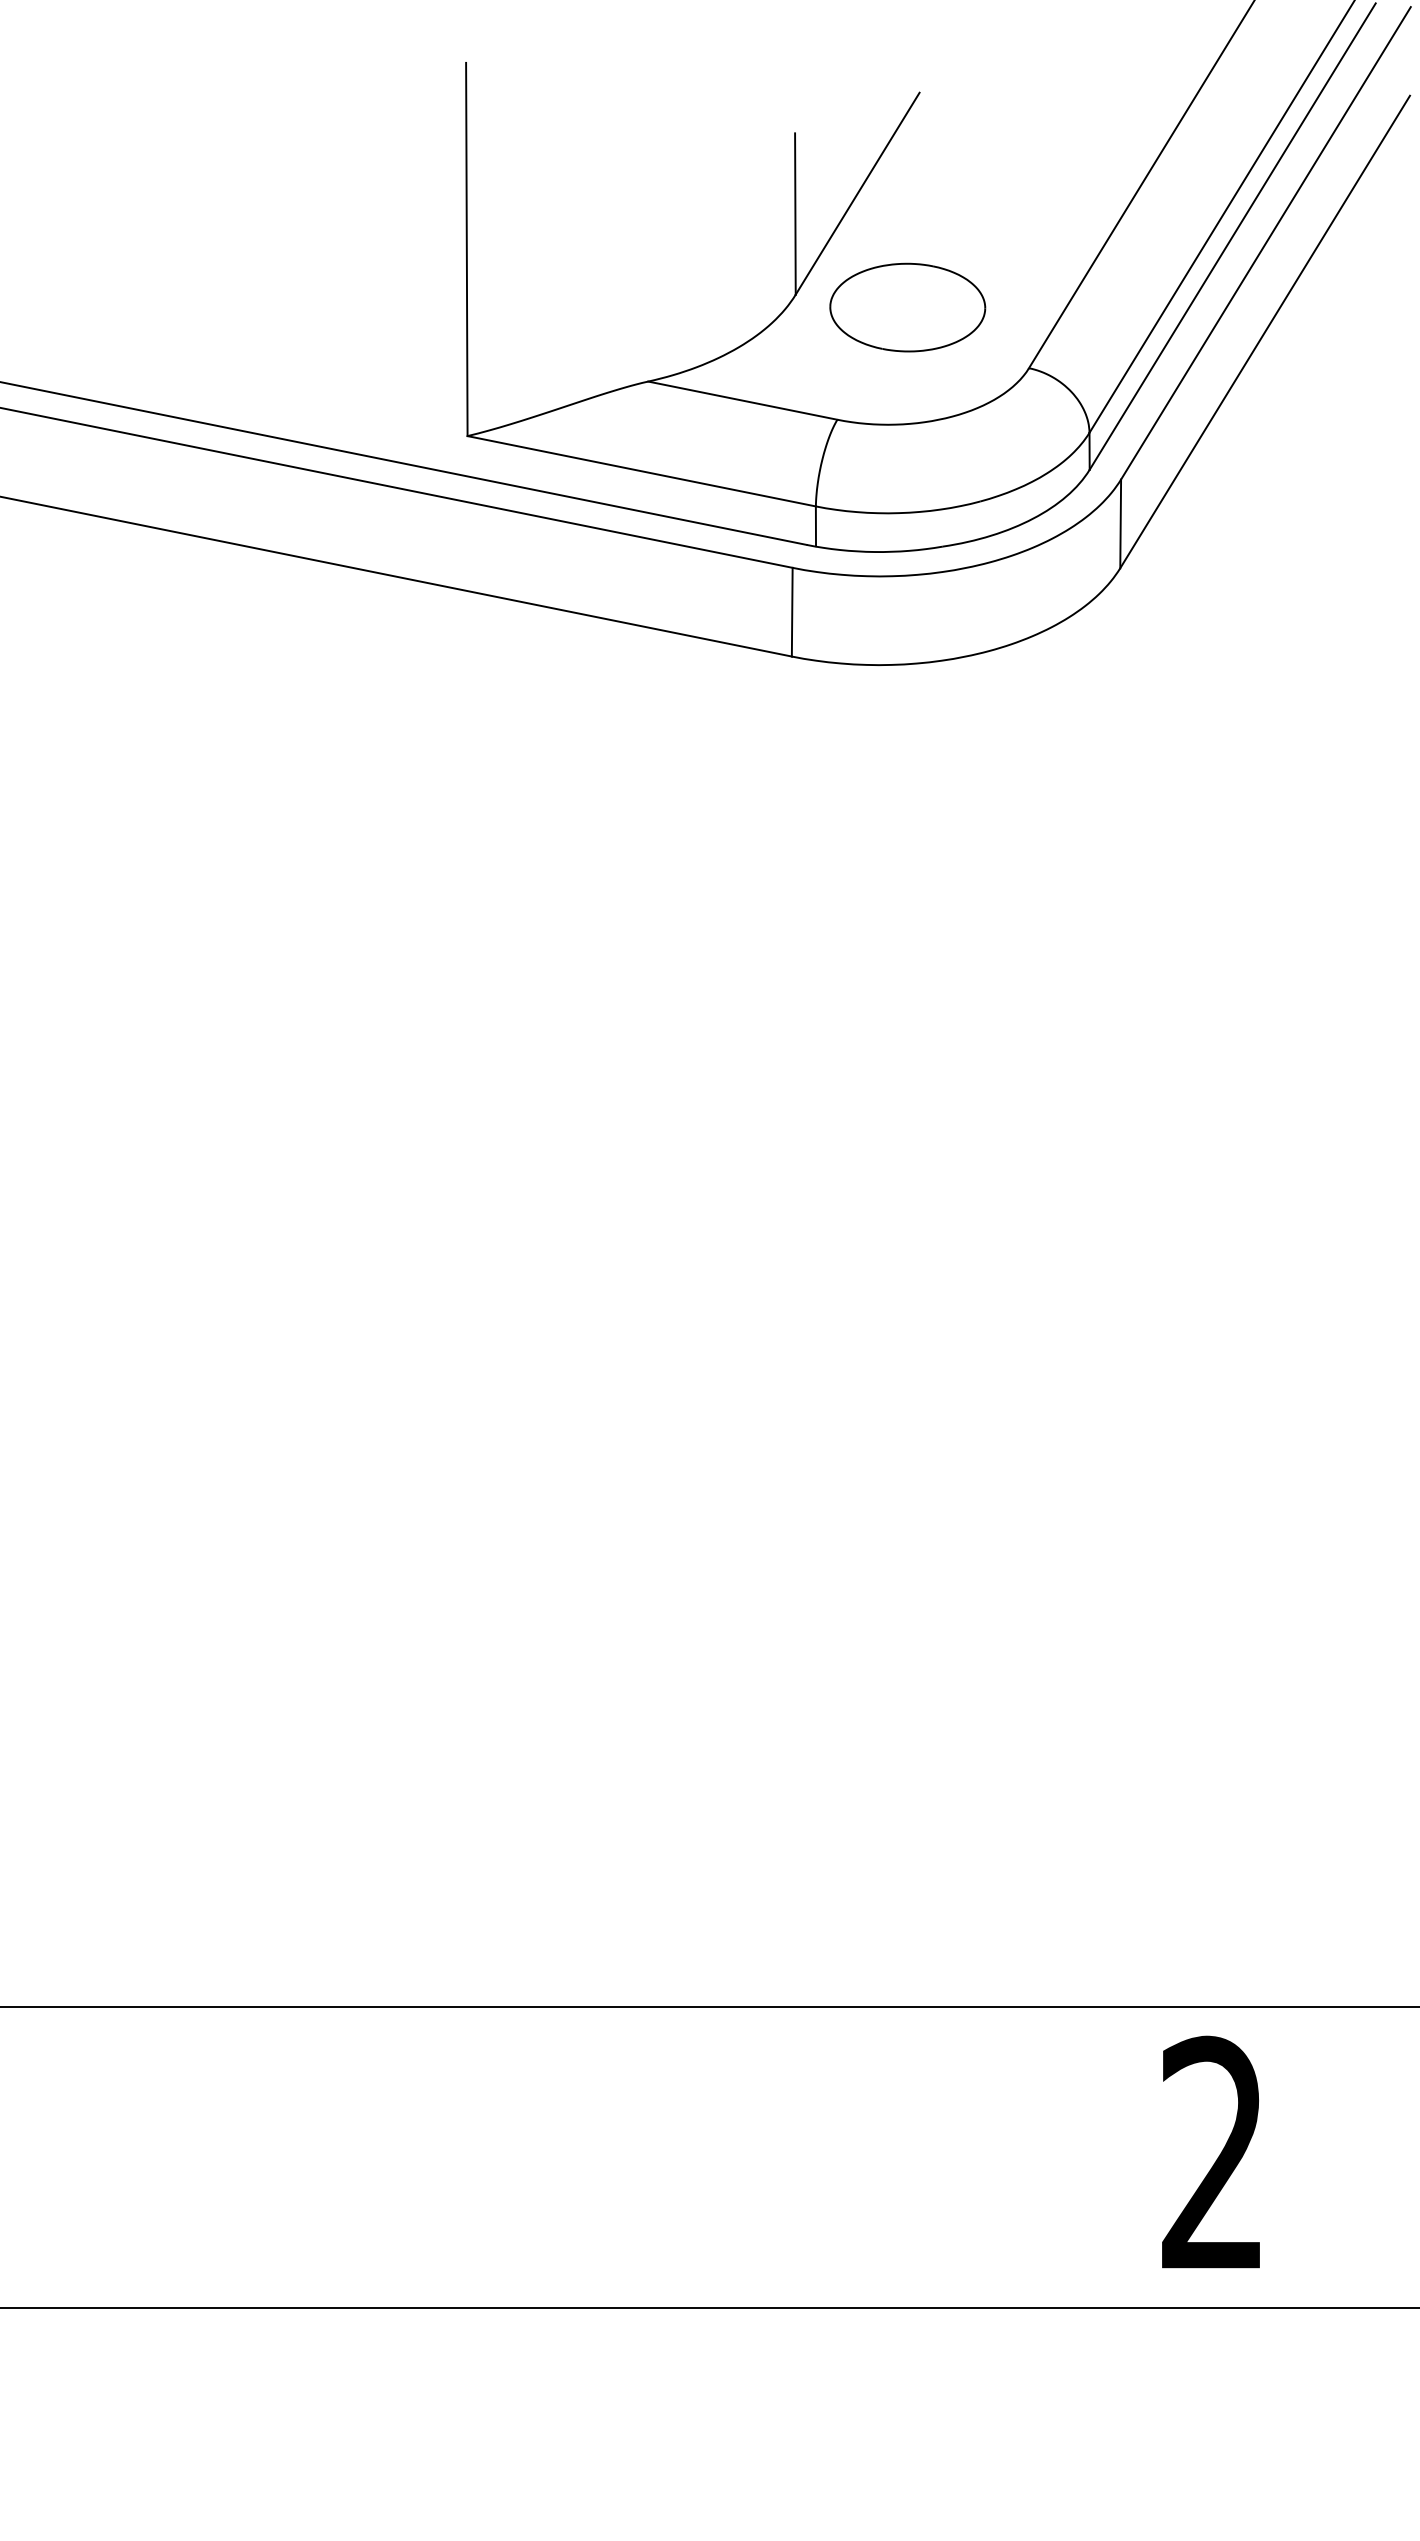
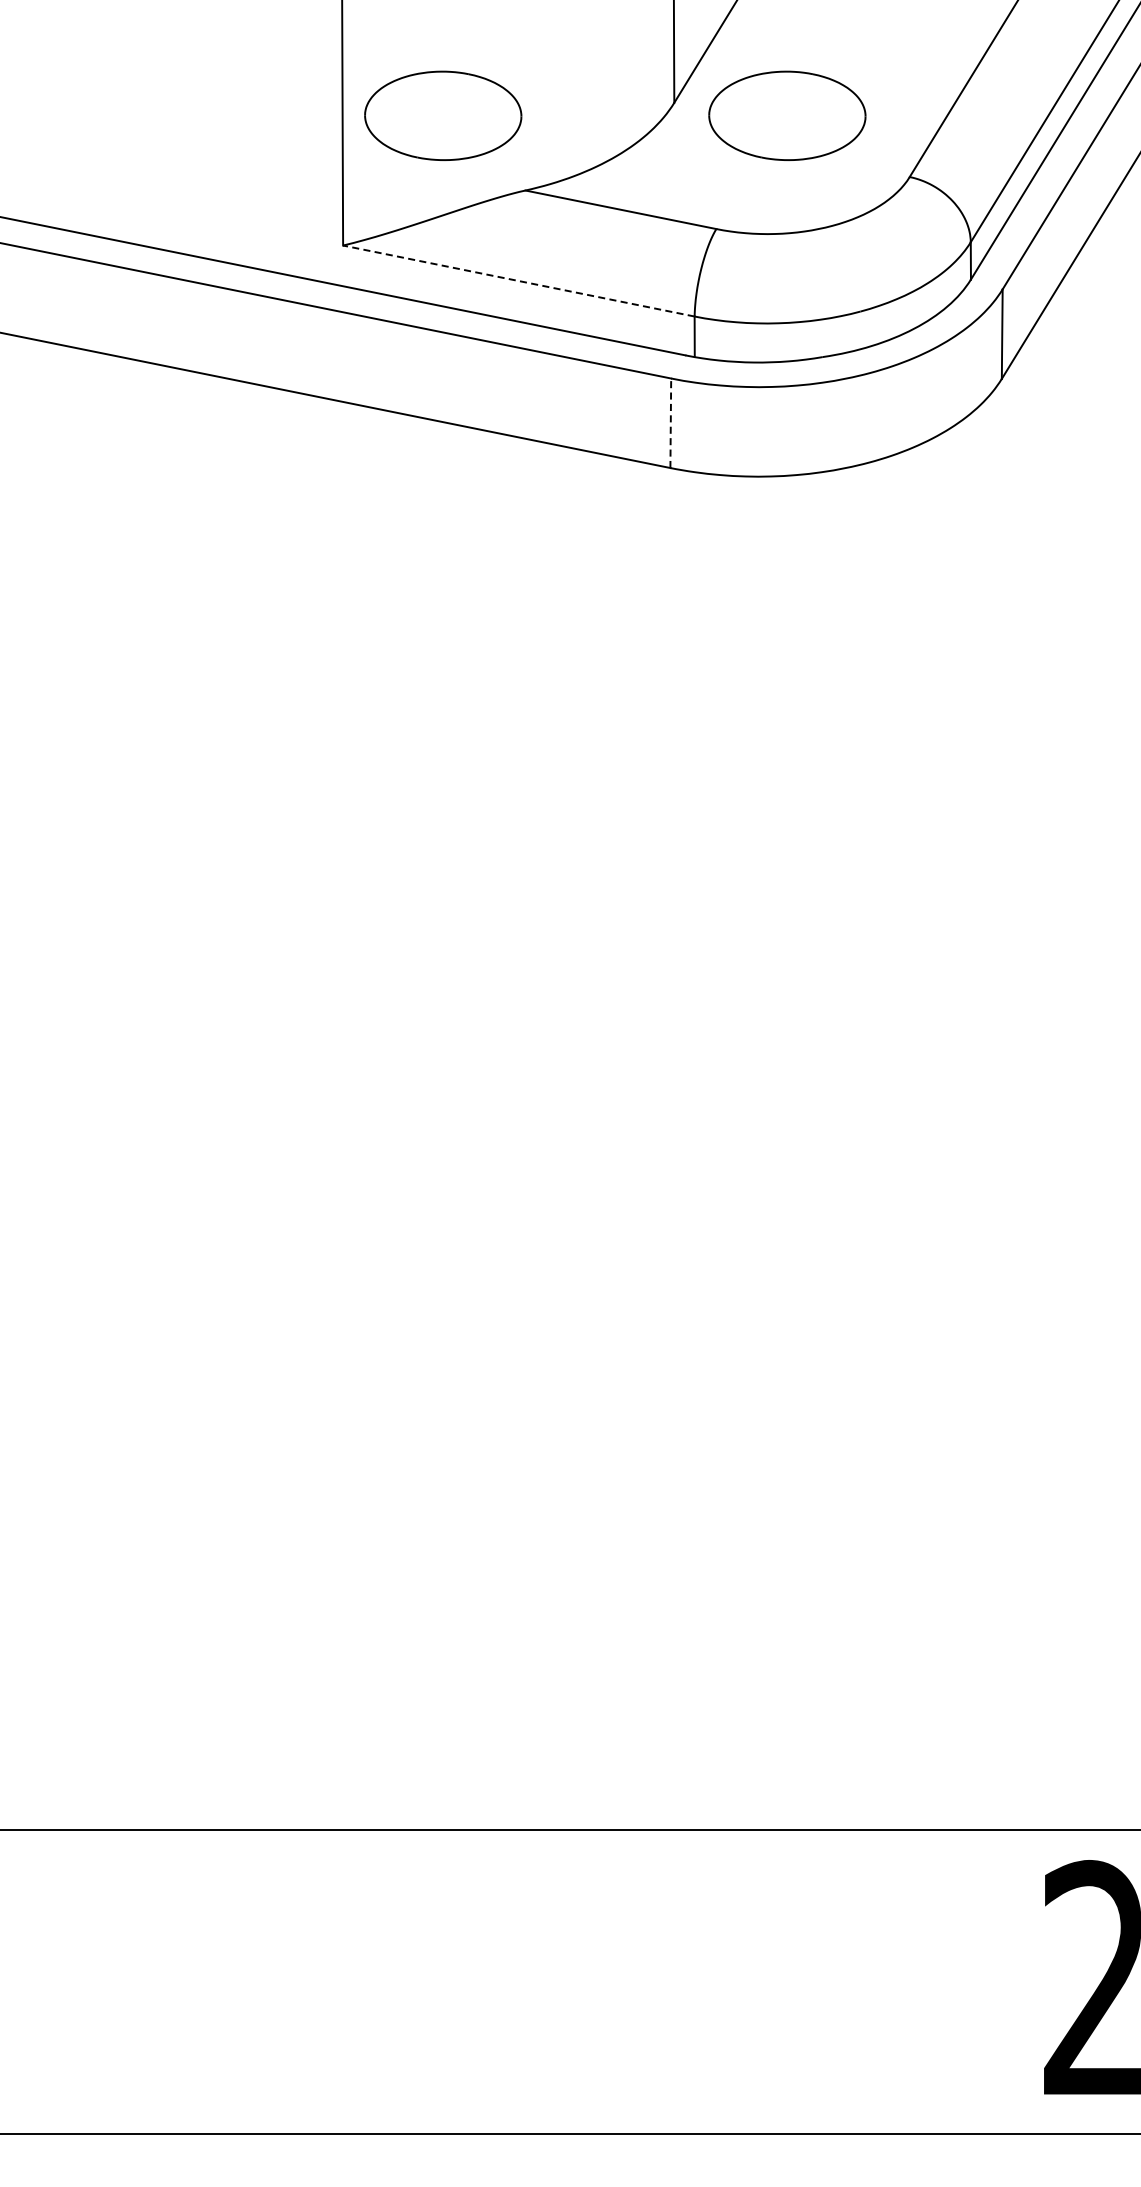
part: (566, 307) -> (442, 115), added
line: (641, 471) -> (518, 281), solid -> dashed
line: (792, 611) -> (671, 422), solid -> dashed

